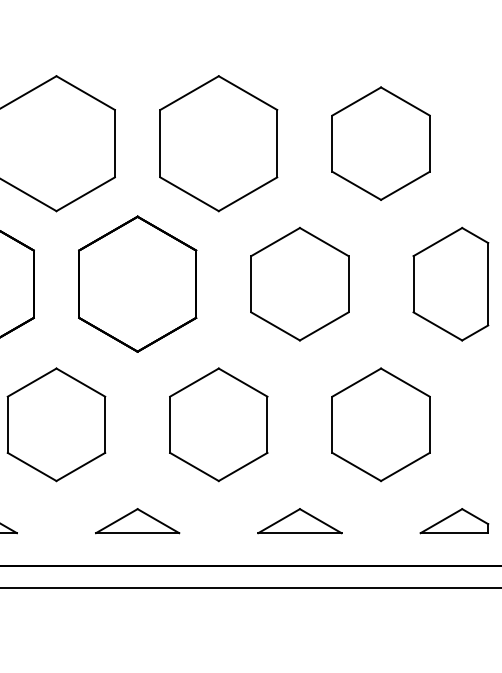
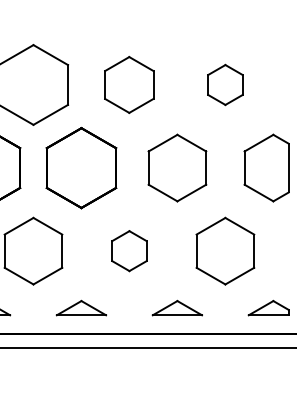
part: (217, 142) -> (128, 84), size x0.7
part: (381, 142) -> (225, 84), size x0.6
part: (218, 423) -> (129, 250), size x0.6

